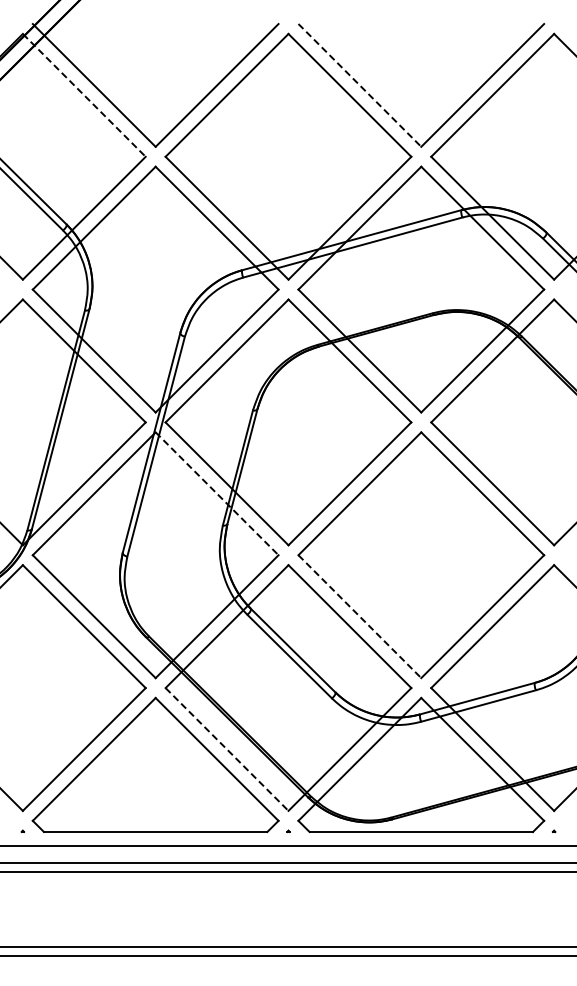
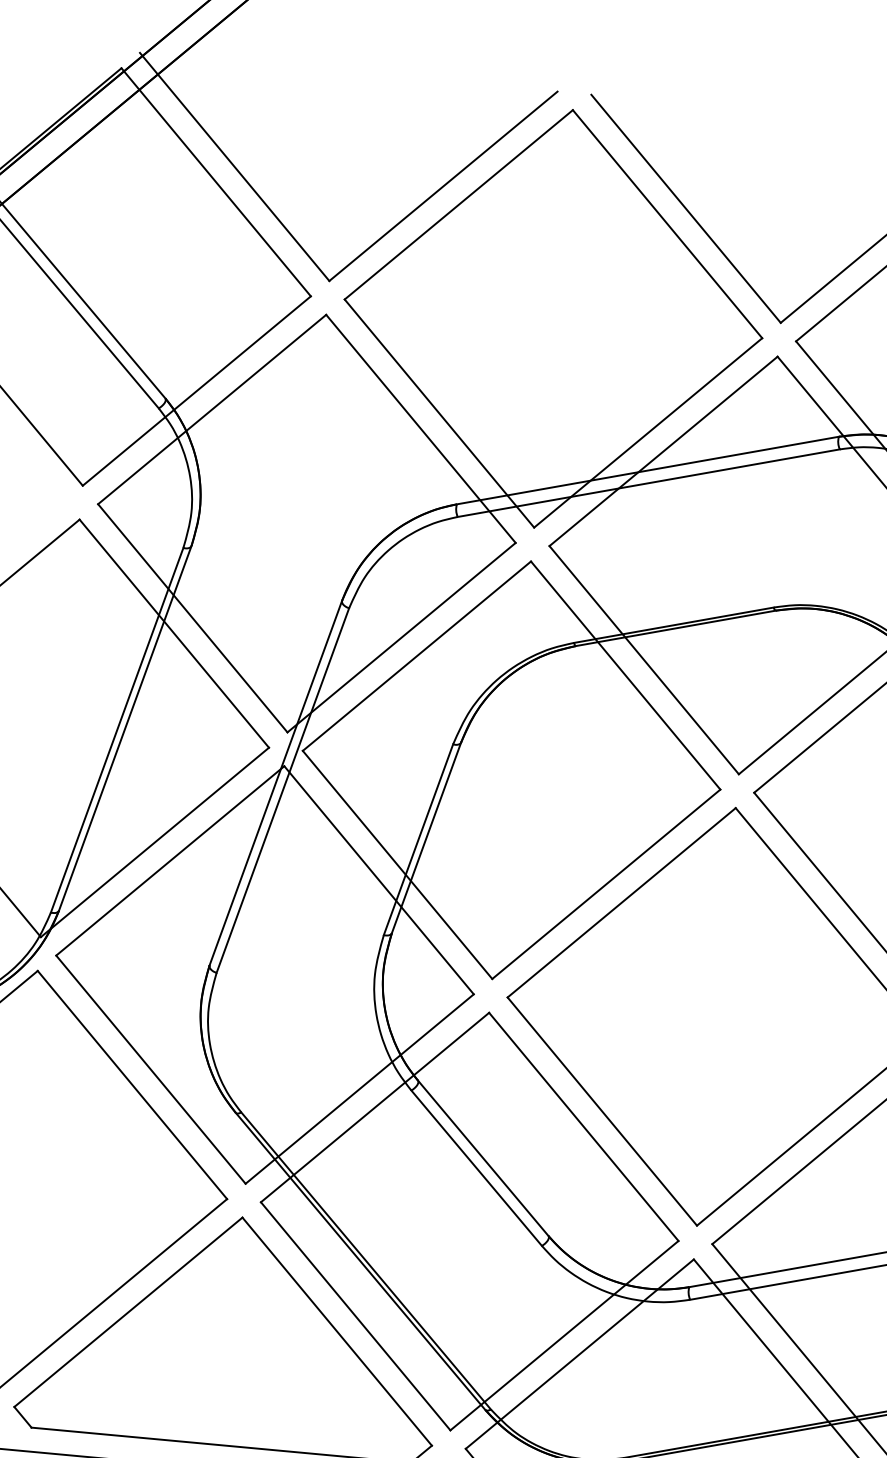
line: (359, 85) -> (685, 208), dashed -> solid
line: (84, 95) -> (216, 182), dashed -> solid
line: (217, 493) -> (379, 879), dashed -> solid
line: (359, 616) -> (601, 1111), dashed -> solid
line: (227, 749) -> (356, 1316), dashed -> solid

